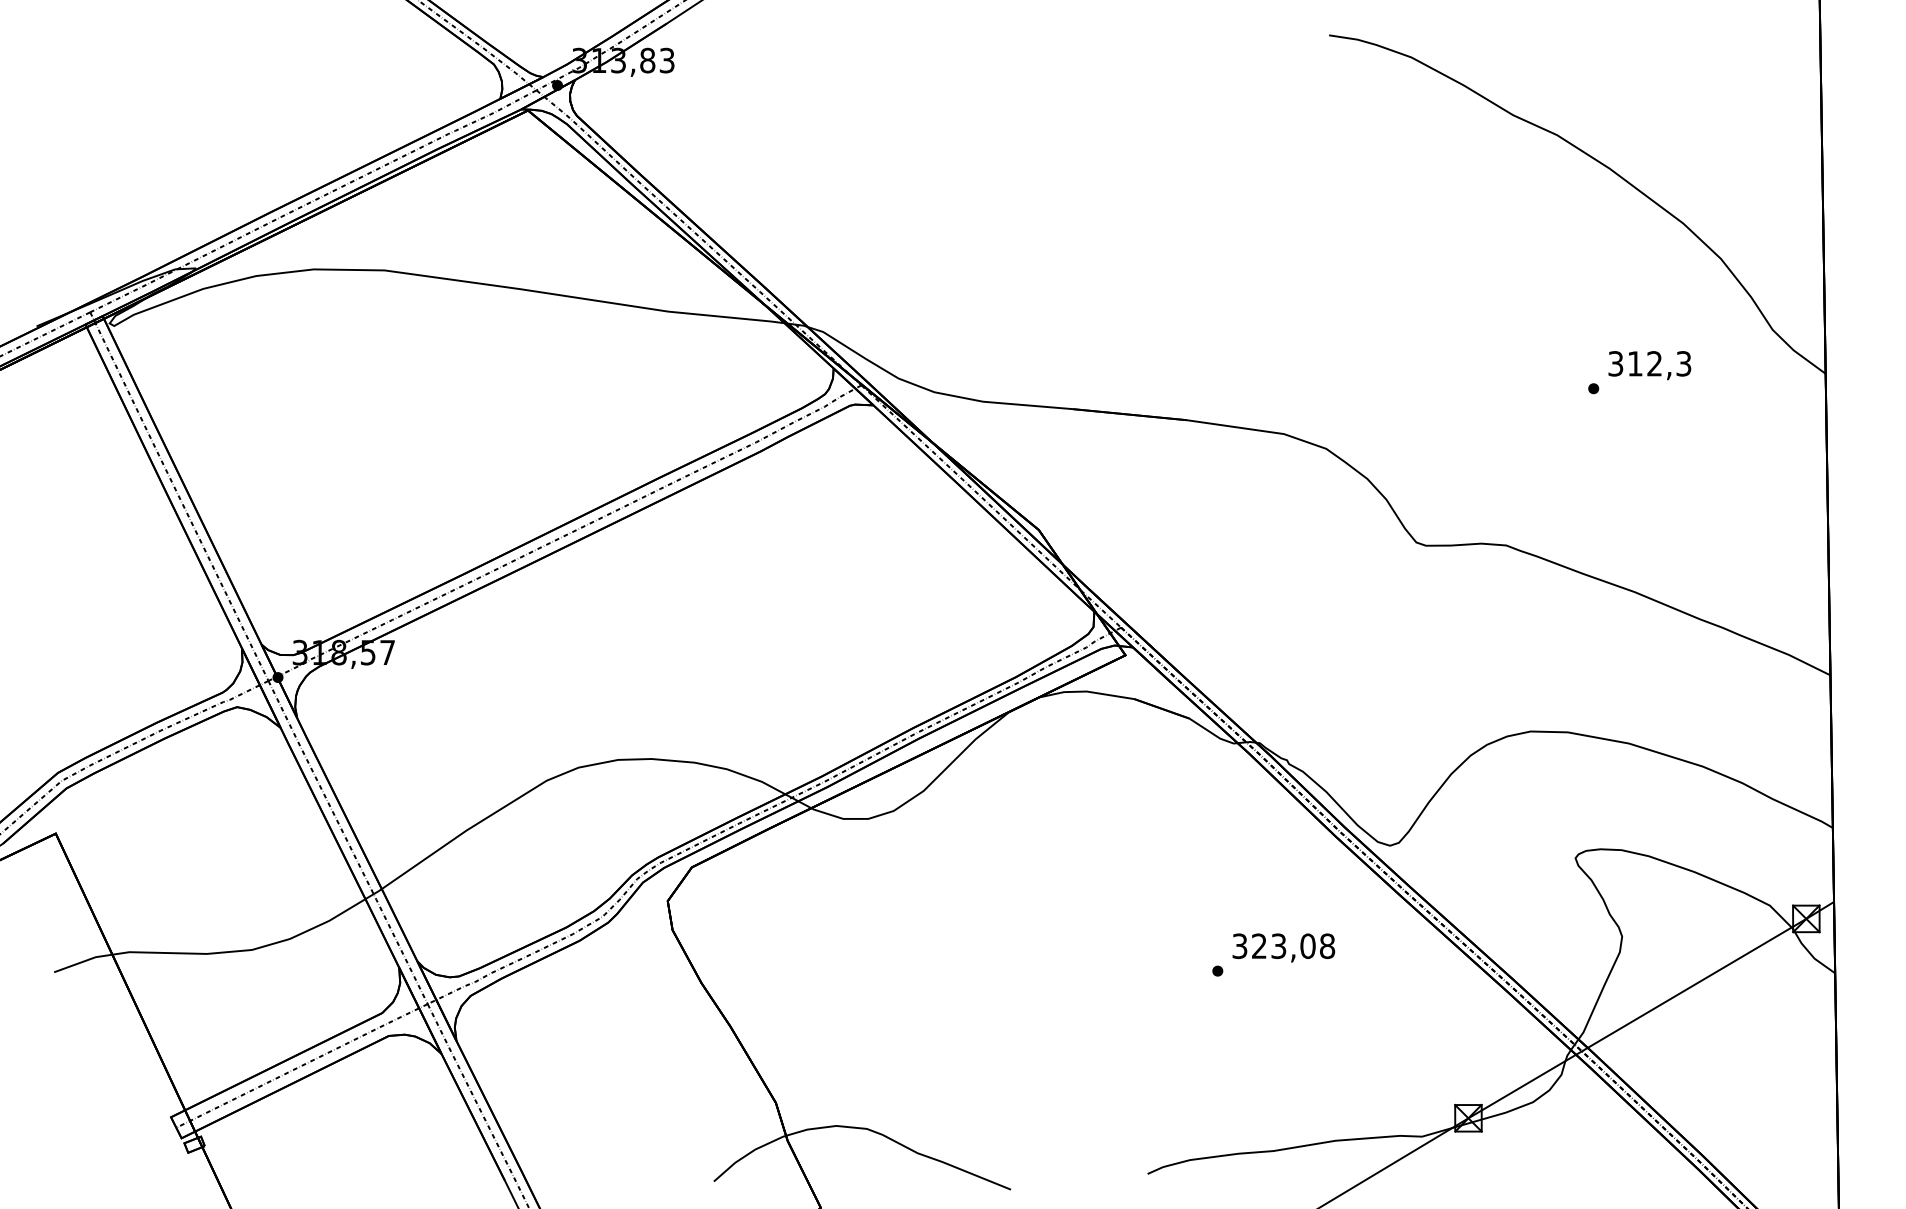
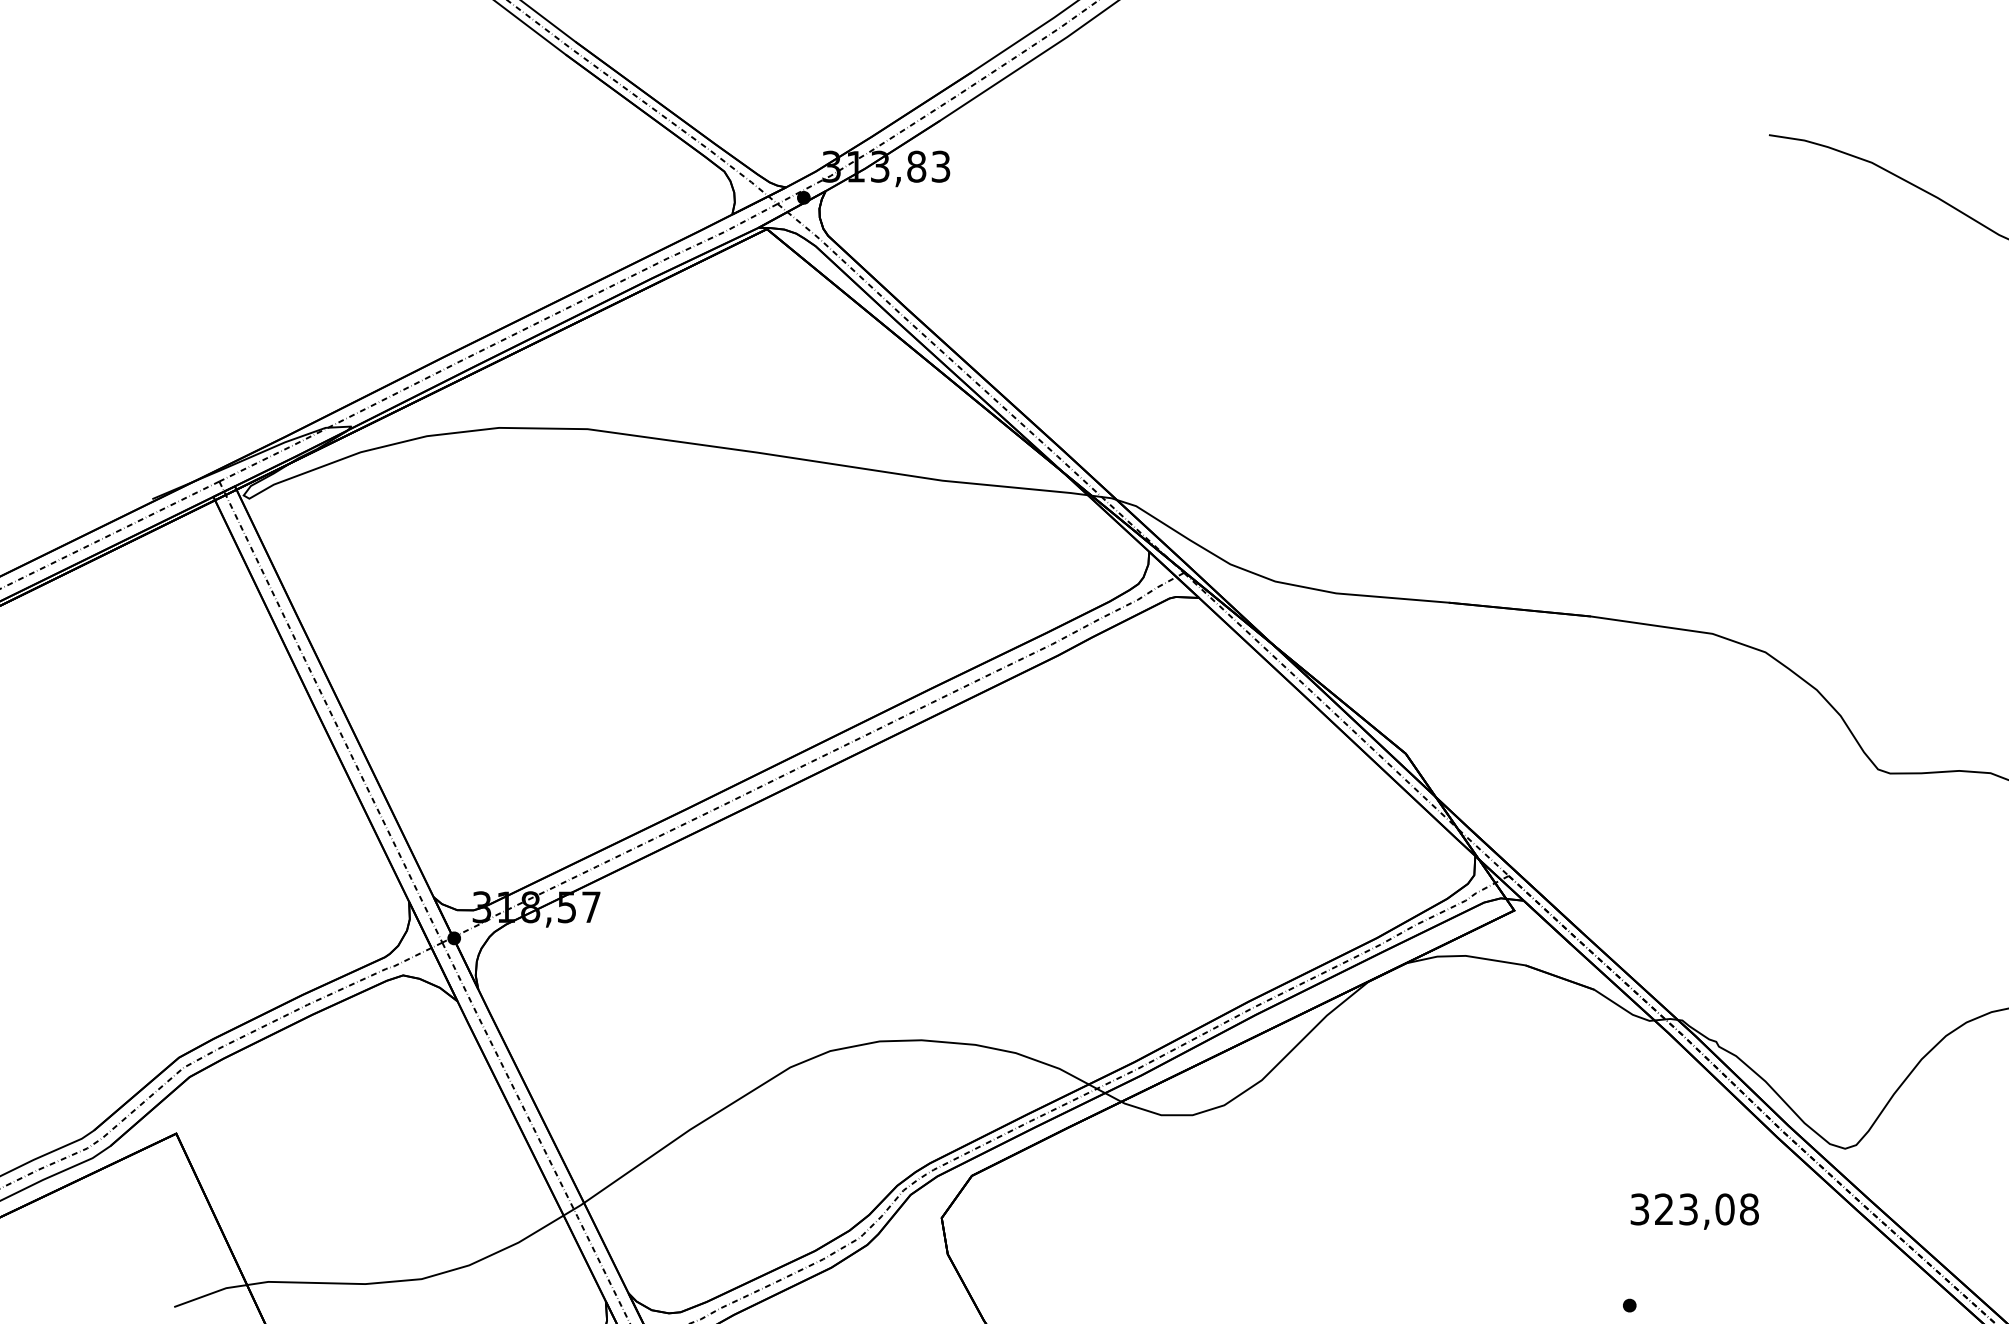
text: (1283, 947) -> (1694, 1211), moved

